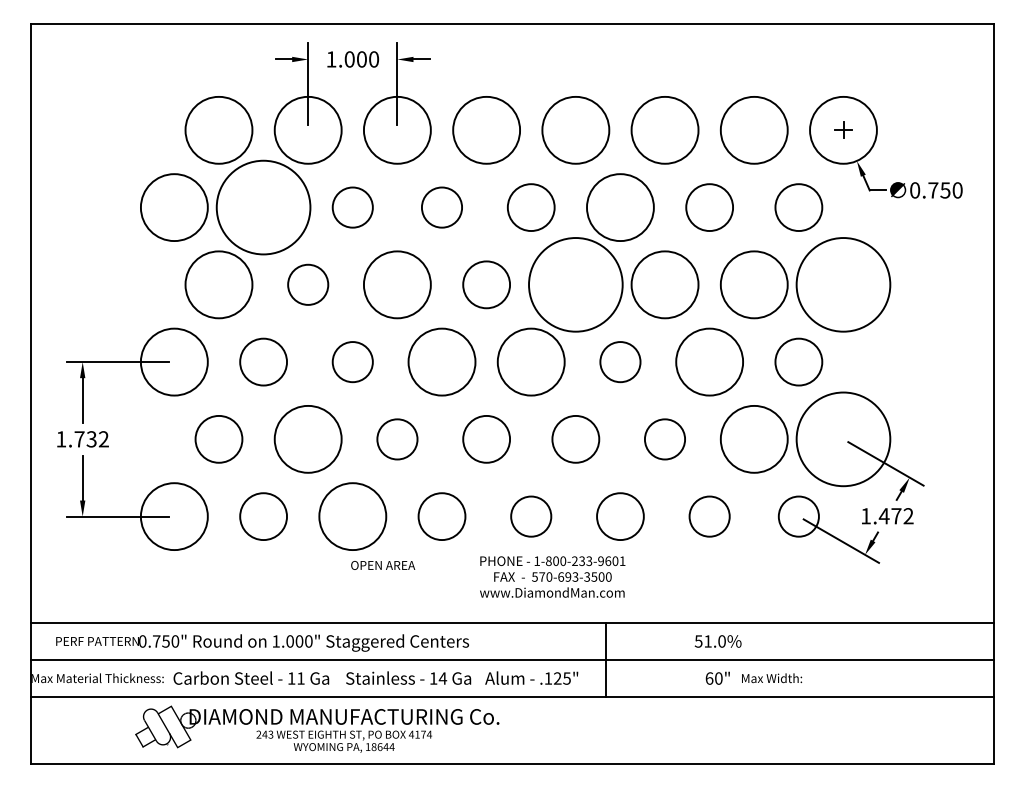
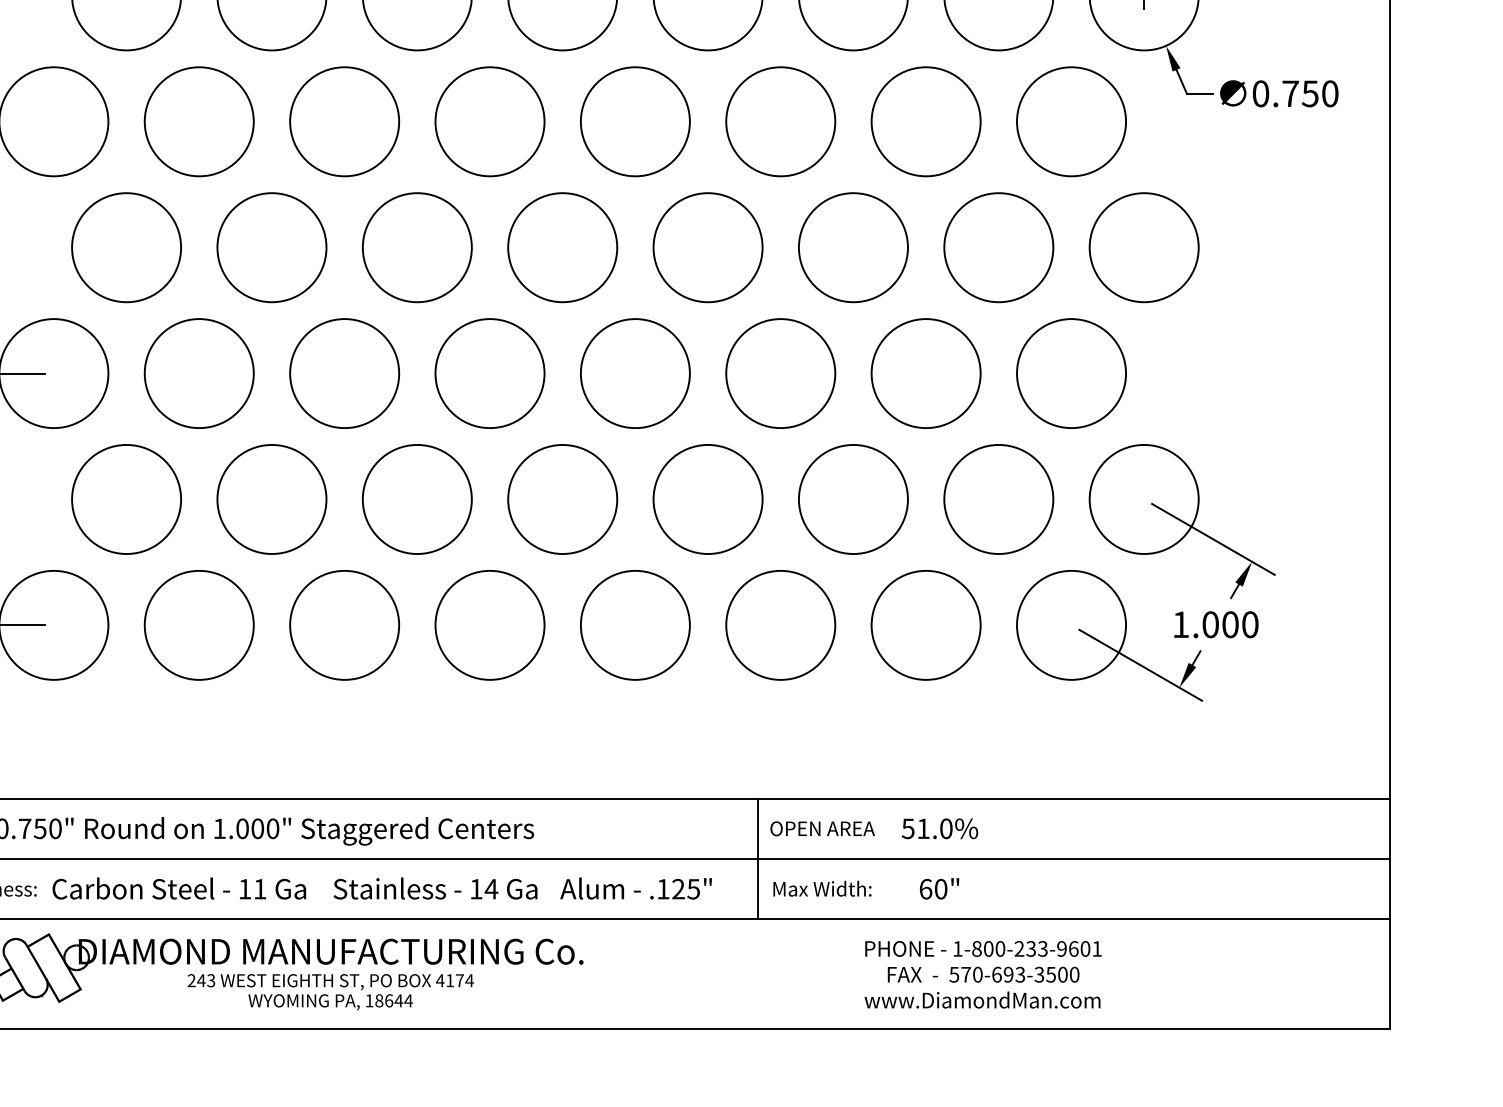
circle: (263, 207) -> (199, 121), size x0.71
circle: (352, 207) -> (344, 121), size x1.67
circle: (441, 207) -> (489, 121), size x1.67
circle: (530, 207) -> (634, 121), size x1.43
circle: (709, 207) -> (925, 121), size x1.43
circle: (798, 207) -> (1070, 121), size x1.43
circle: (307, 284) -> (270, 247), size x1.67
circle: (486, 284) -> (562, 247), size x1.43
circle: (575, 284) -> (707, 247), size x0.71
circle: (843, 284) -> (1144, 247), size x0.71
circle: (263, 361) -> (199, 372), size x1.43
circle: (352, 361) -> (344, 372), size x1.67
circle: (620, 361) -> (780, 372), size x1.67
circle: (798, 361) -> (1070, 372), size x1.43
circle: (218, 438) -> (125, 498), size x1.43
circle: (486, 438) -> (562, 498), size x1.43
circle: (575, 438) -> (707, 498), size x1.43
circle: (843, 438) -> (1144, 498), size x0.71
circle: (397, 439) -> (417, 499), size x1.67
circle: (664, 439) -> (852, 499), size x1.67
circle: (263, 516) -> (199, 625), size x1.43
circle: (441, 516) -> (489, 625), size x1.43
circle: (530, 516) -> (634, 625), size x1.67
circle: (620, 516) -> (780, 625), size x1.43
circle: (709, 516) -> (925, 625), size x1.67
circle: (798, 516) -> (1070, 625), size x1.67
text: (895, 516) -> (1228, 625), 1.472 -> 1.000
text: (383, 565) -> (823, 828), moved
text: (552, 576) -> (982, 973), moved
text: (772, 678) -> (823, 889), moved

